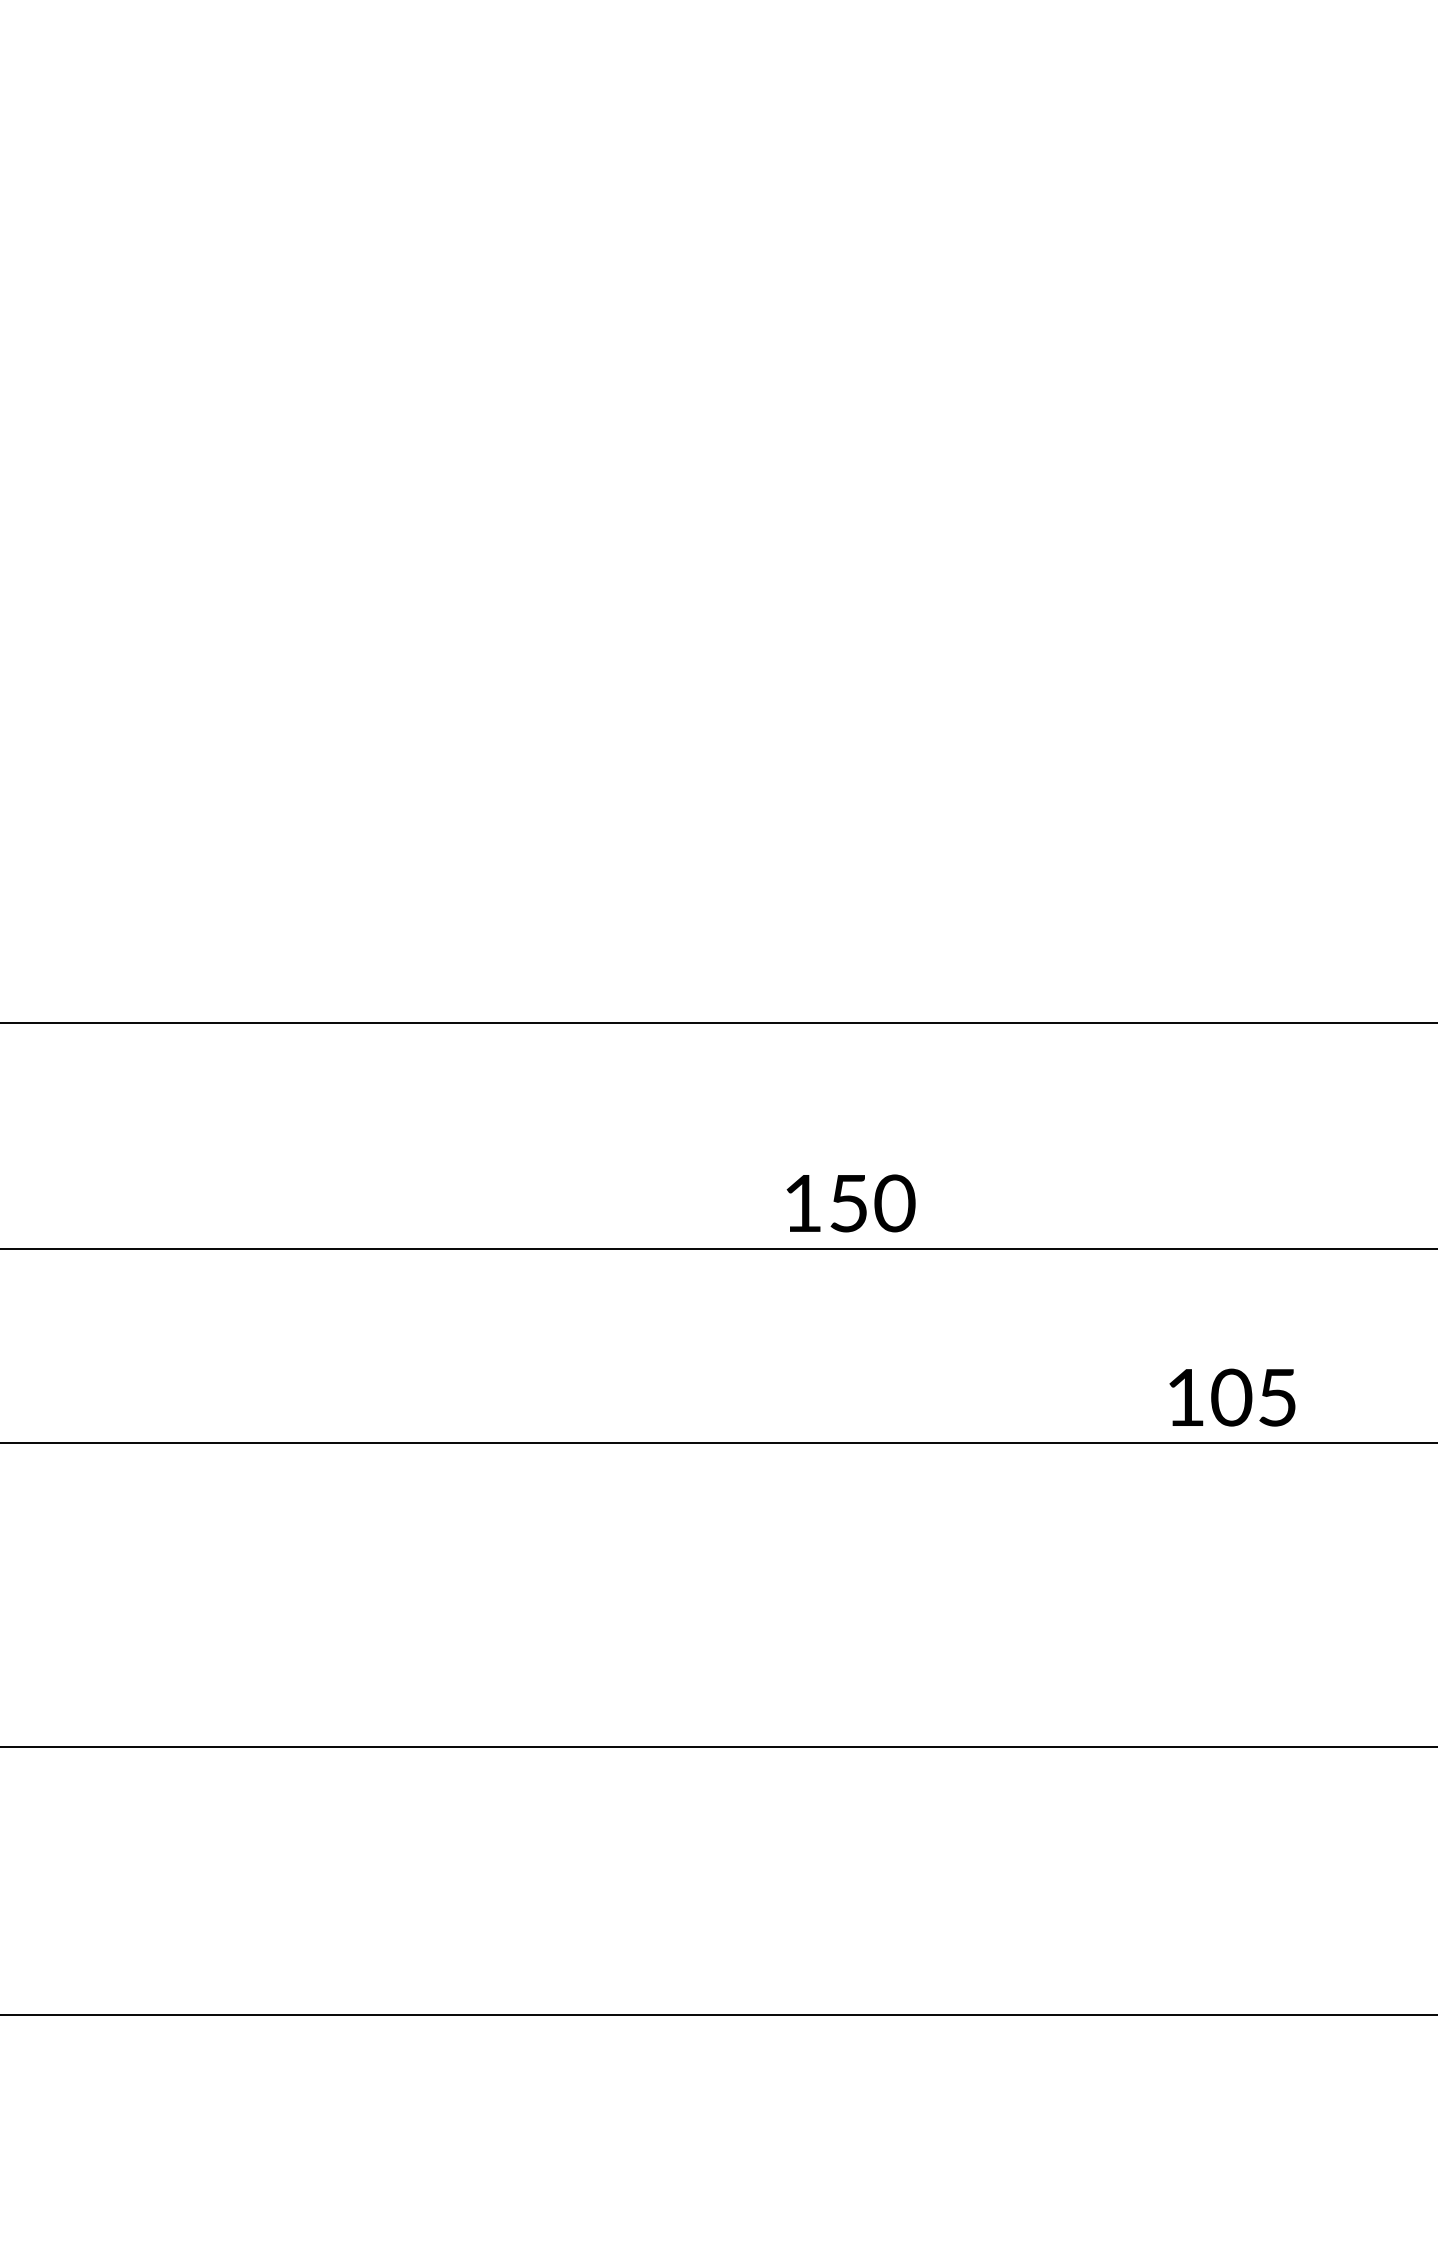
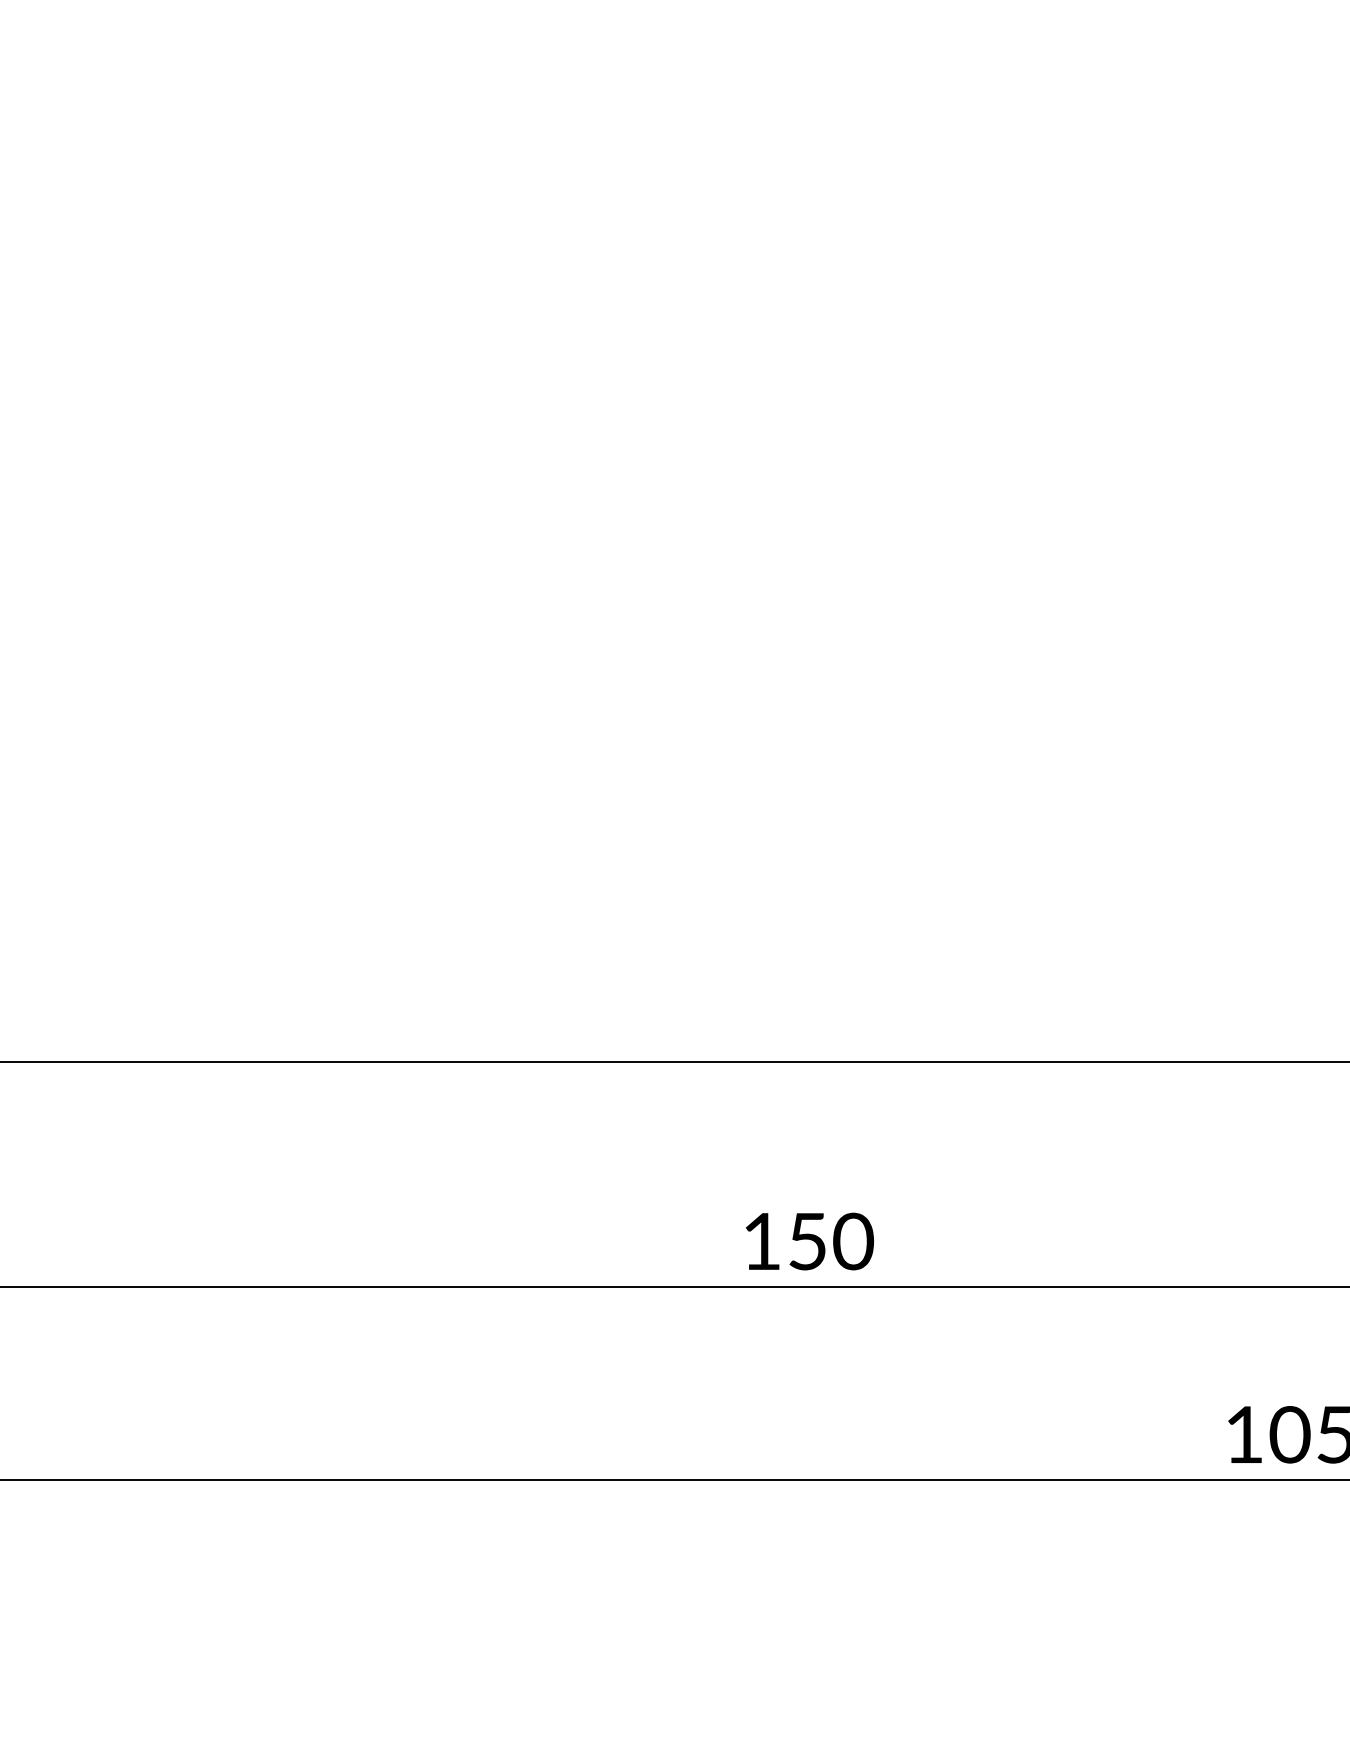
text: (850, 1203) -> (809, 1241), moved

